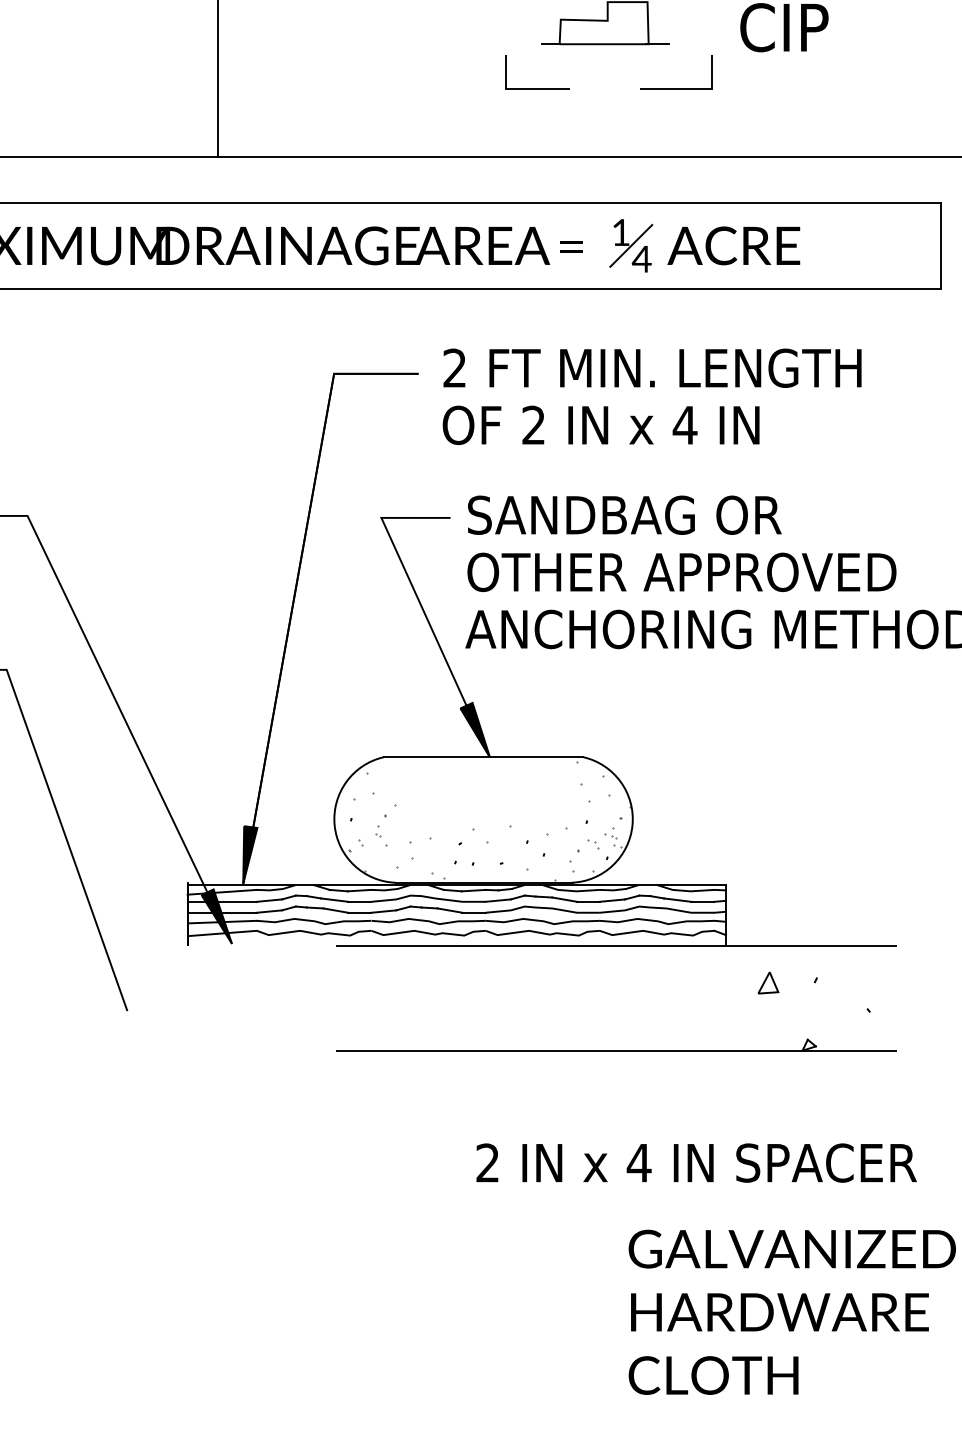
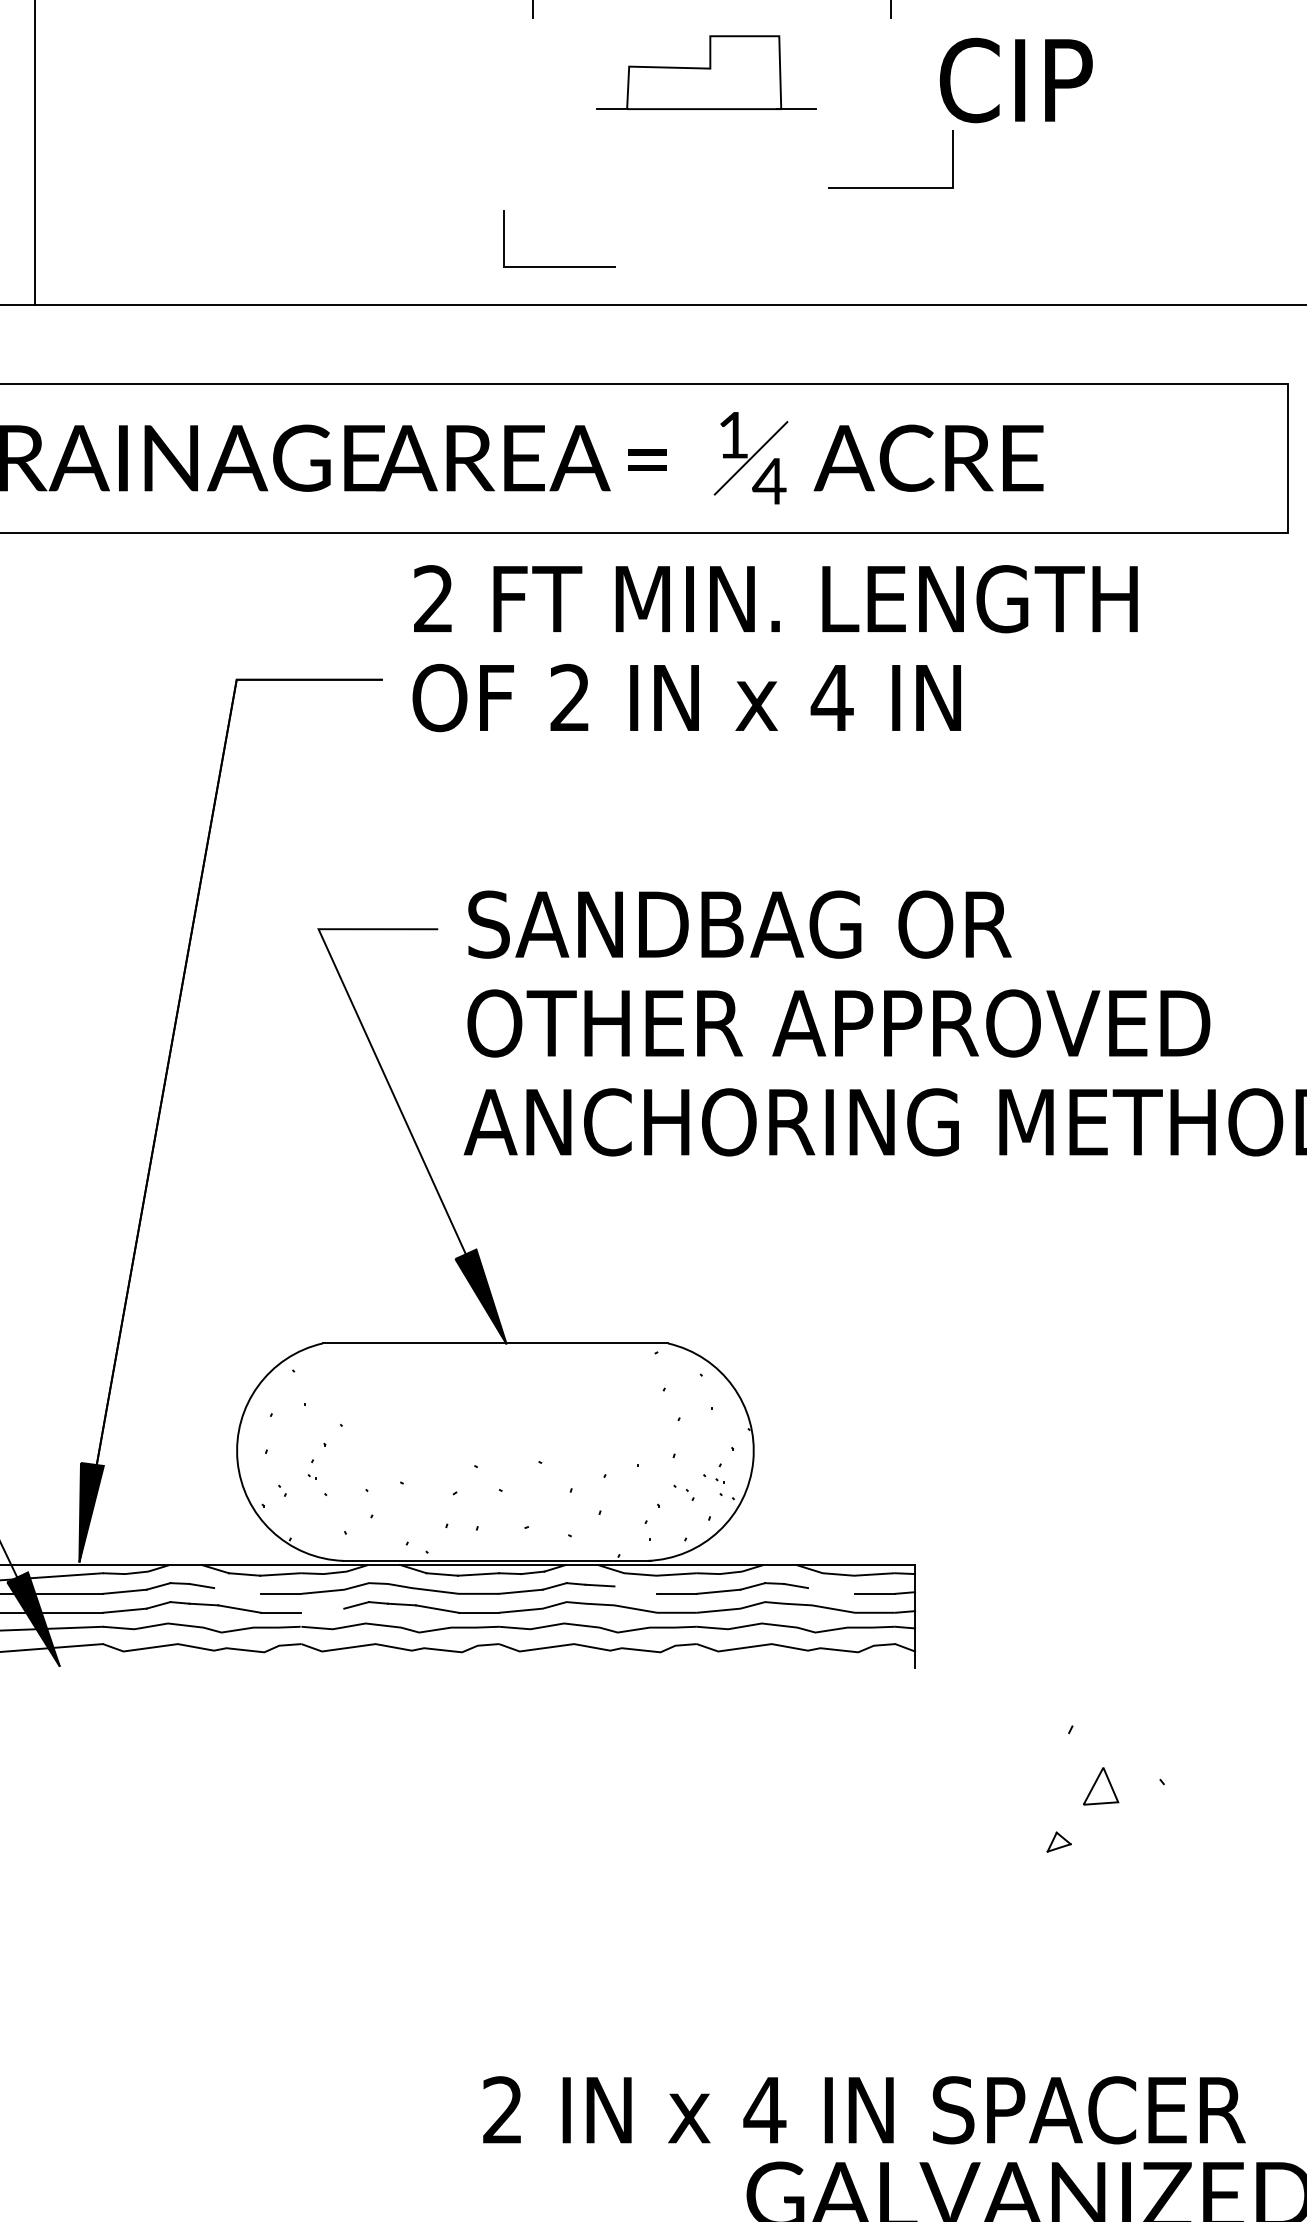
line: (537, 88) -> (559, 267), moved
line: (676, 88) -> (891, 187), moved
text: (651, 396) -> (774, 648), moved
line: (334, 899) -> (237, 1589), removed
line: (564, 899) -> (635, 1589), removed
line: (677, 899) -> (831, 1589), removed
line: (383, 911) -> (322, 1610), removed
line: (616, 946) -> (725, 1671), removed
part: (768, 982) -> (1101, 1785), moved
line: (616, 1050) -> (725, 1851), removed
text: (696, 1162) -> (864, 2109), moved

